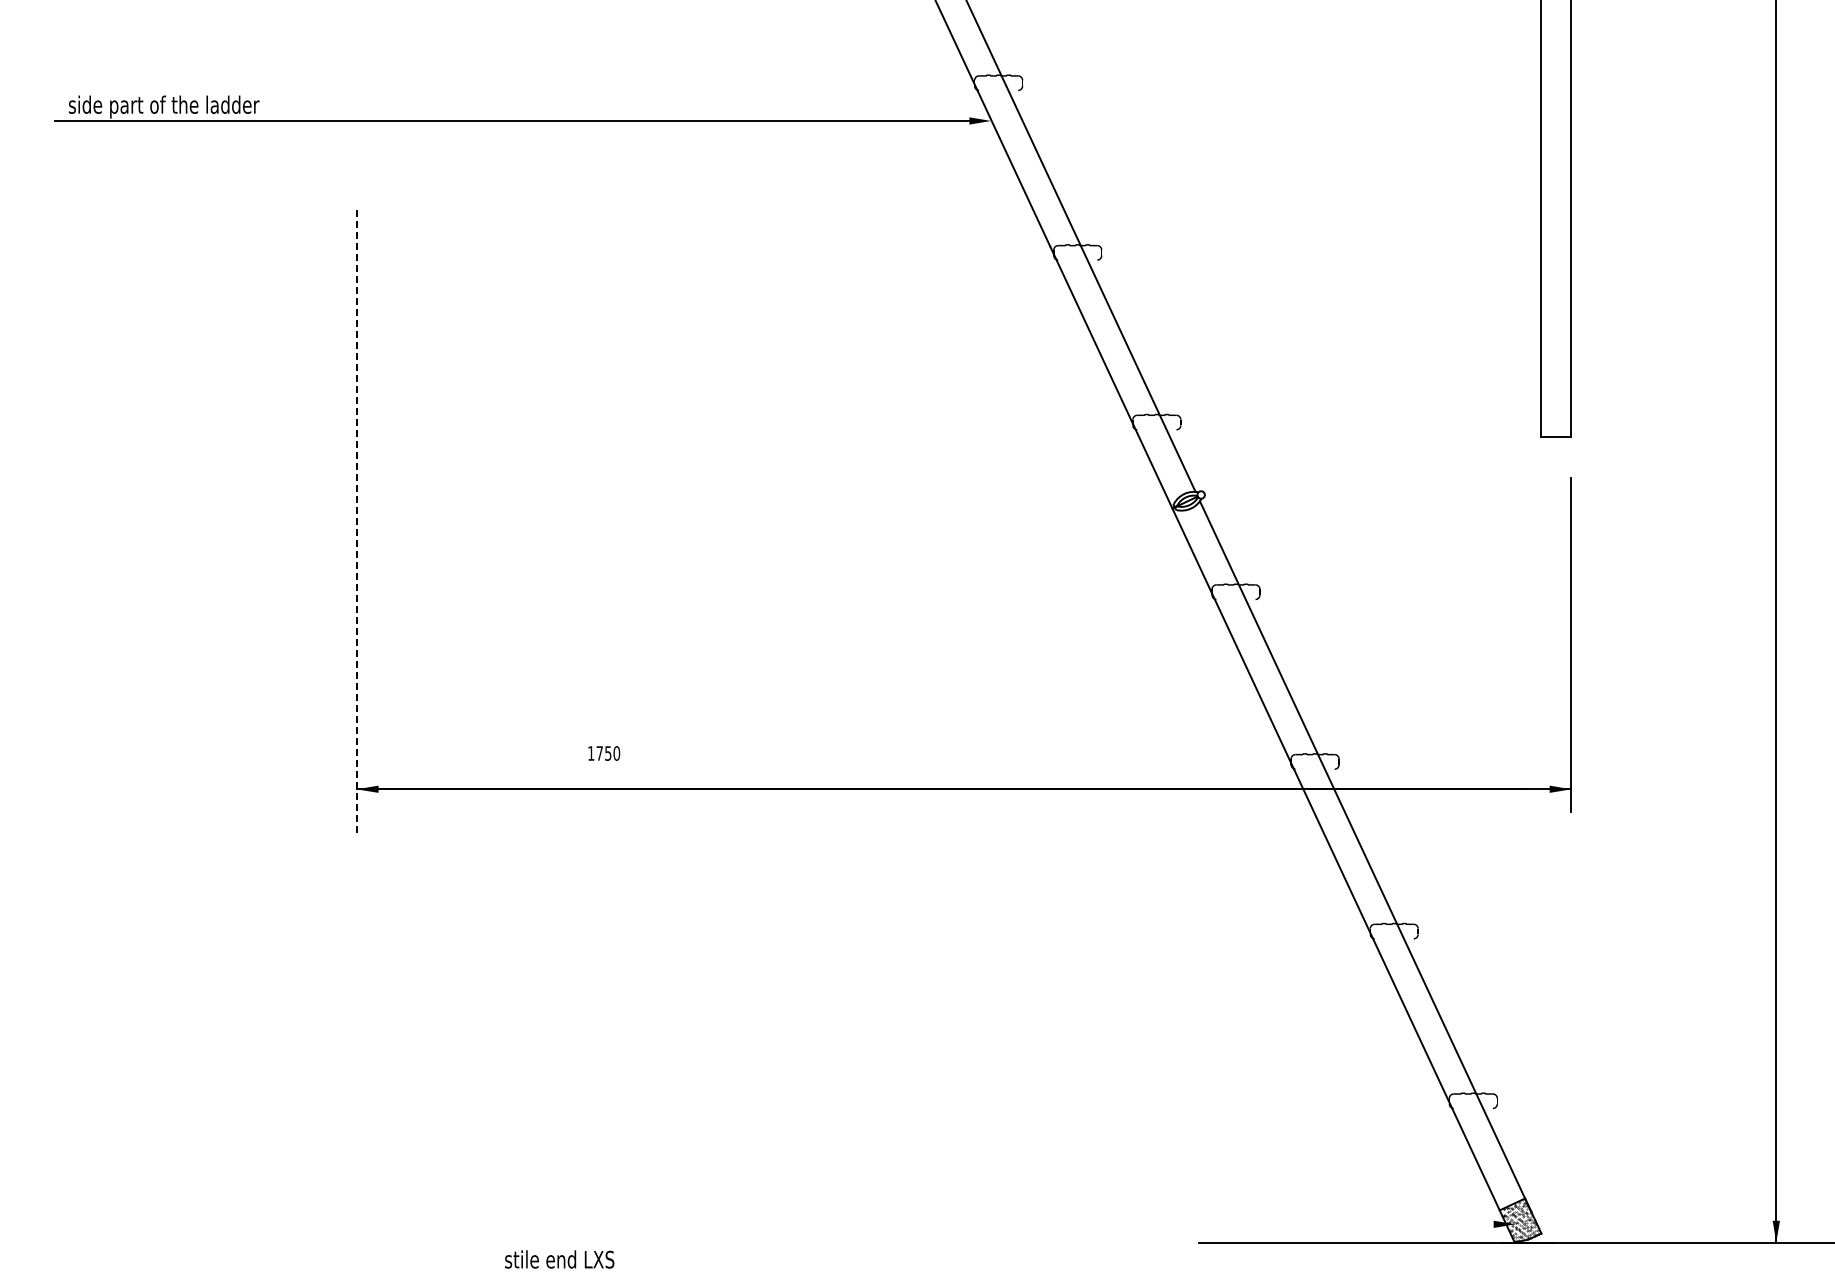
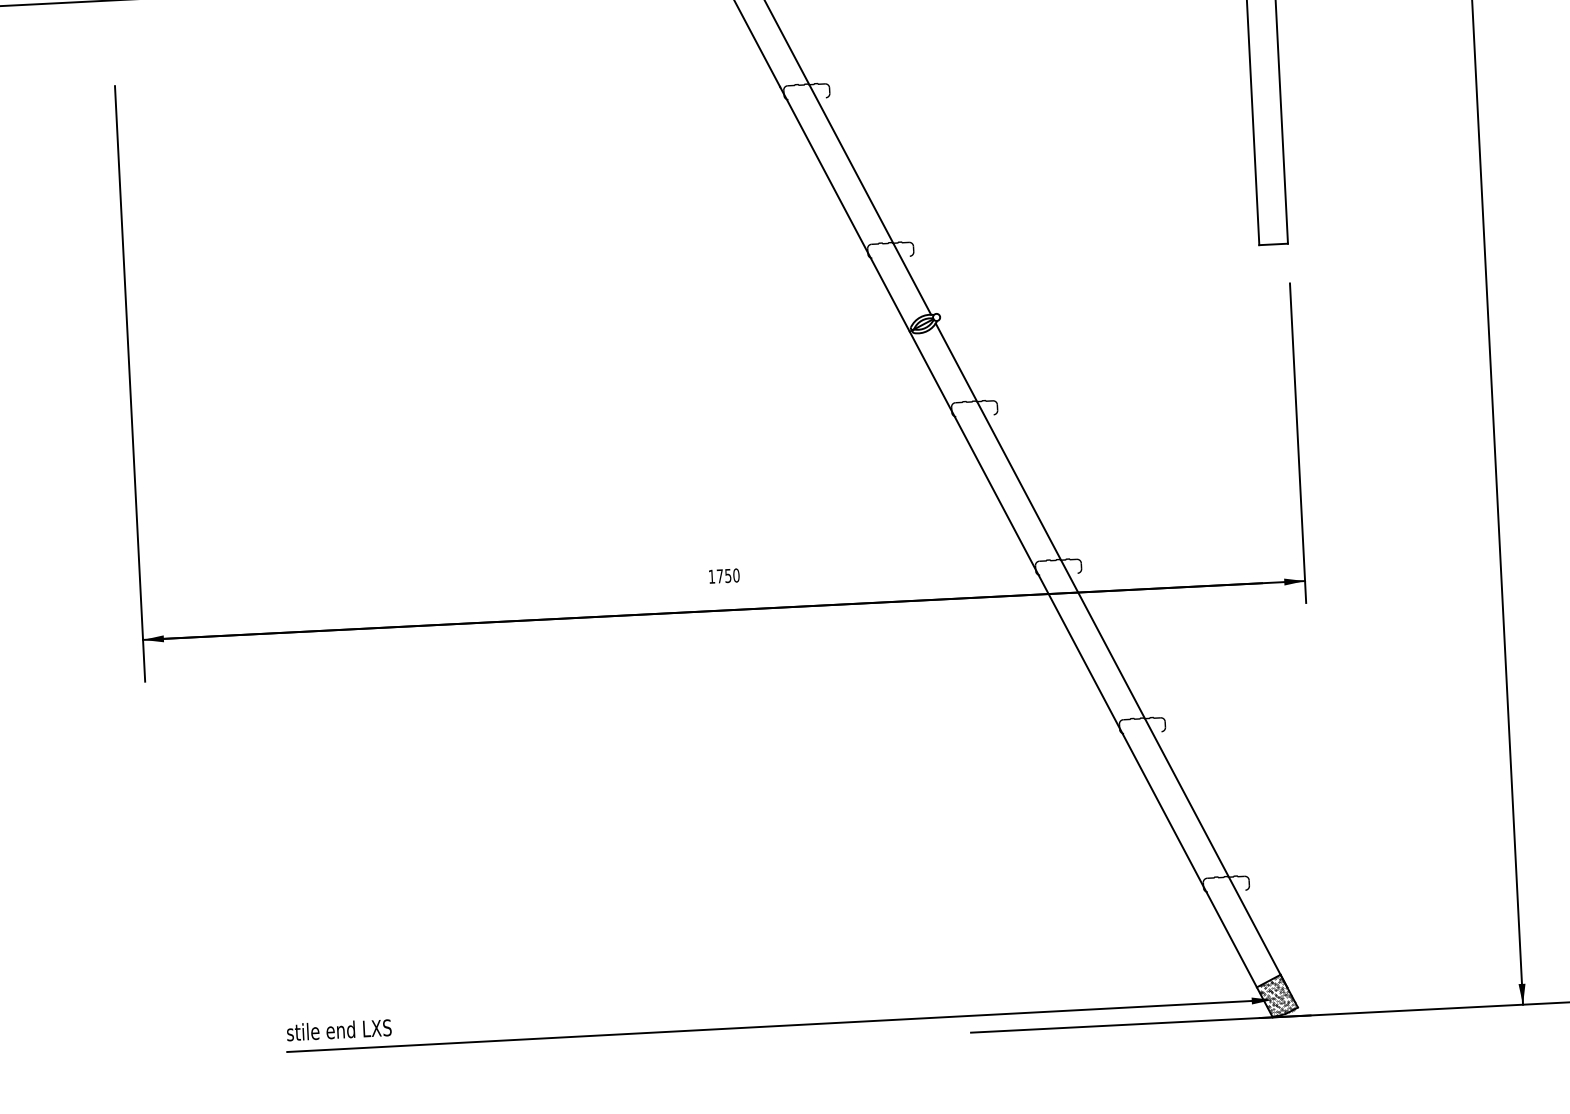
line: (356, 522) -> (129, 384), dashed -> solid
text: (604, 753) -> (724, 576), moved
line: (989, 1225) -> (769, 1026), added
text: (559, 1259) -> (339, 1030), moved

